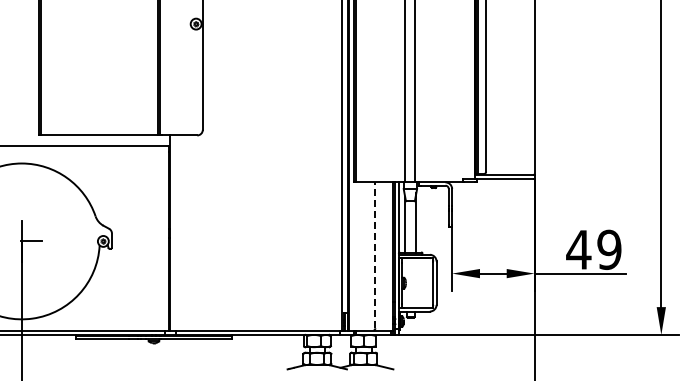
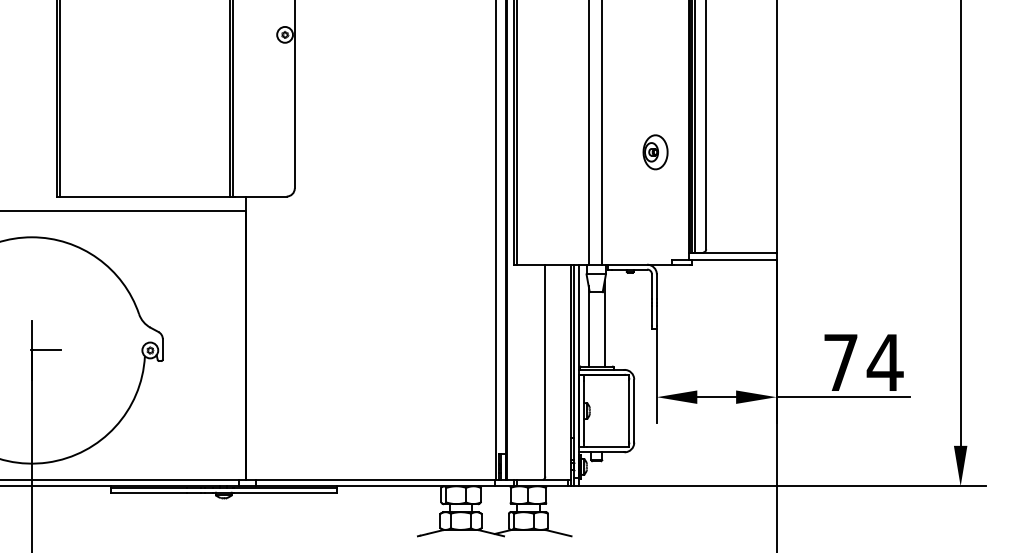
part: (451, 104) -> (655, 151), added
text: (594, 249) -> (863, 362), 49 -> 74
line: (375, 255) -> (545, 370), dashed -> solid

